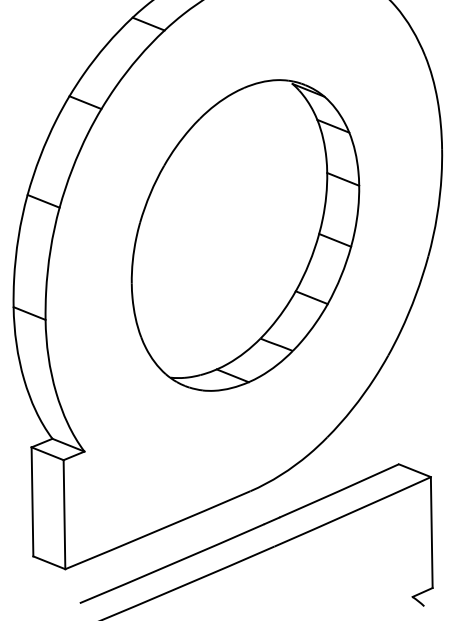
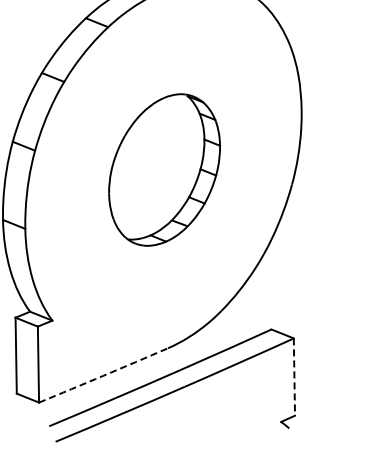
part: (245, 234) -> (164, 169), size x0.7
arc: (157, 530) -> (103, 375), solid -> dashed
line: (431, 533) -> (294, 377), solid -> dashed

